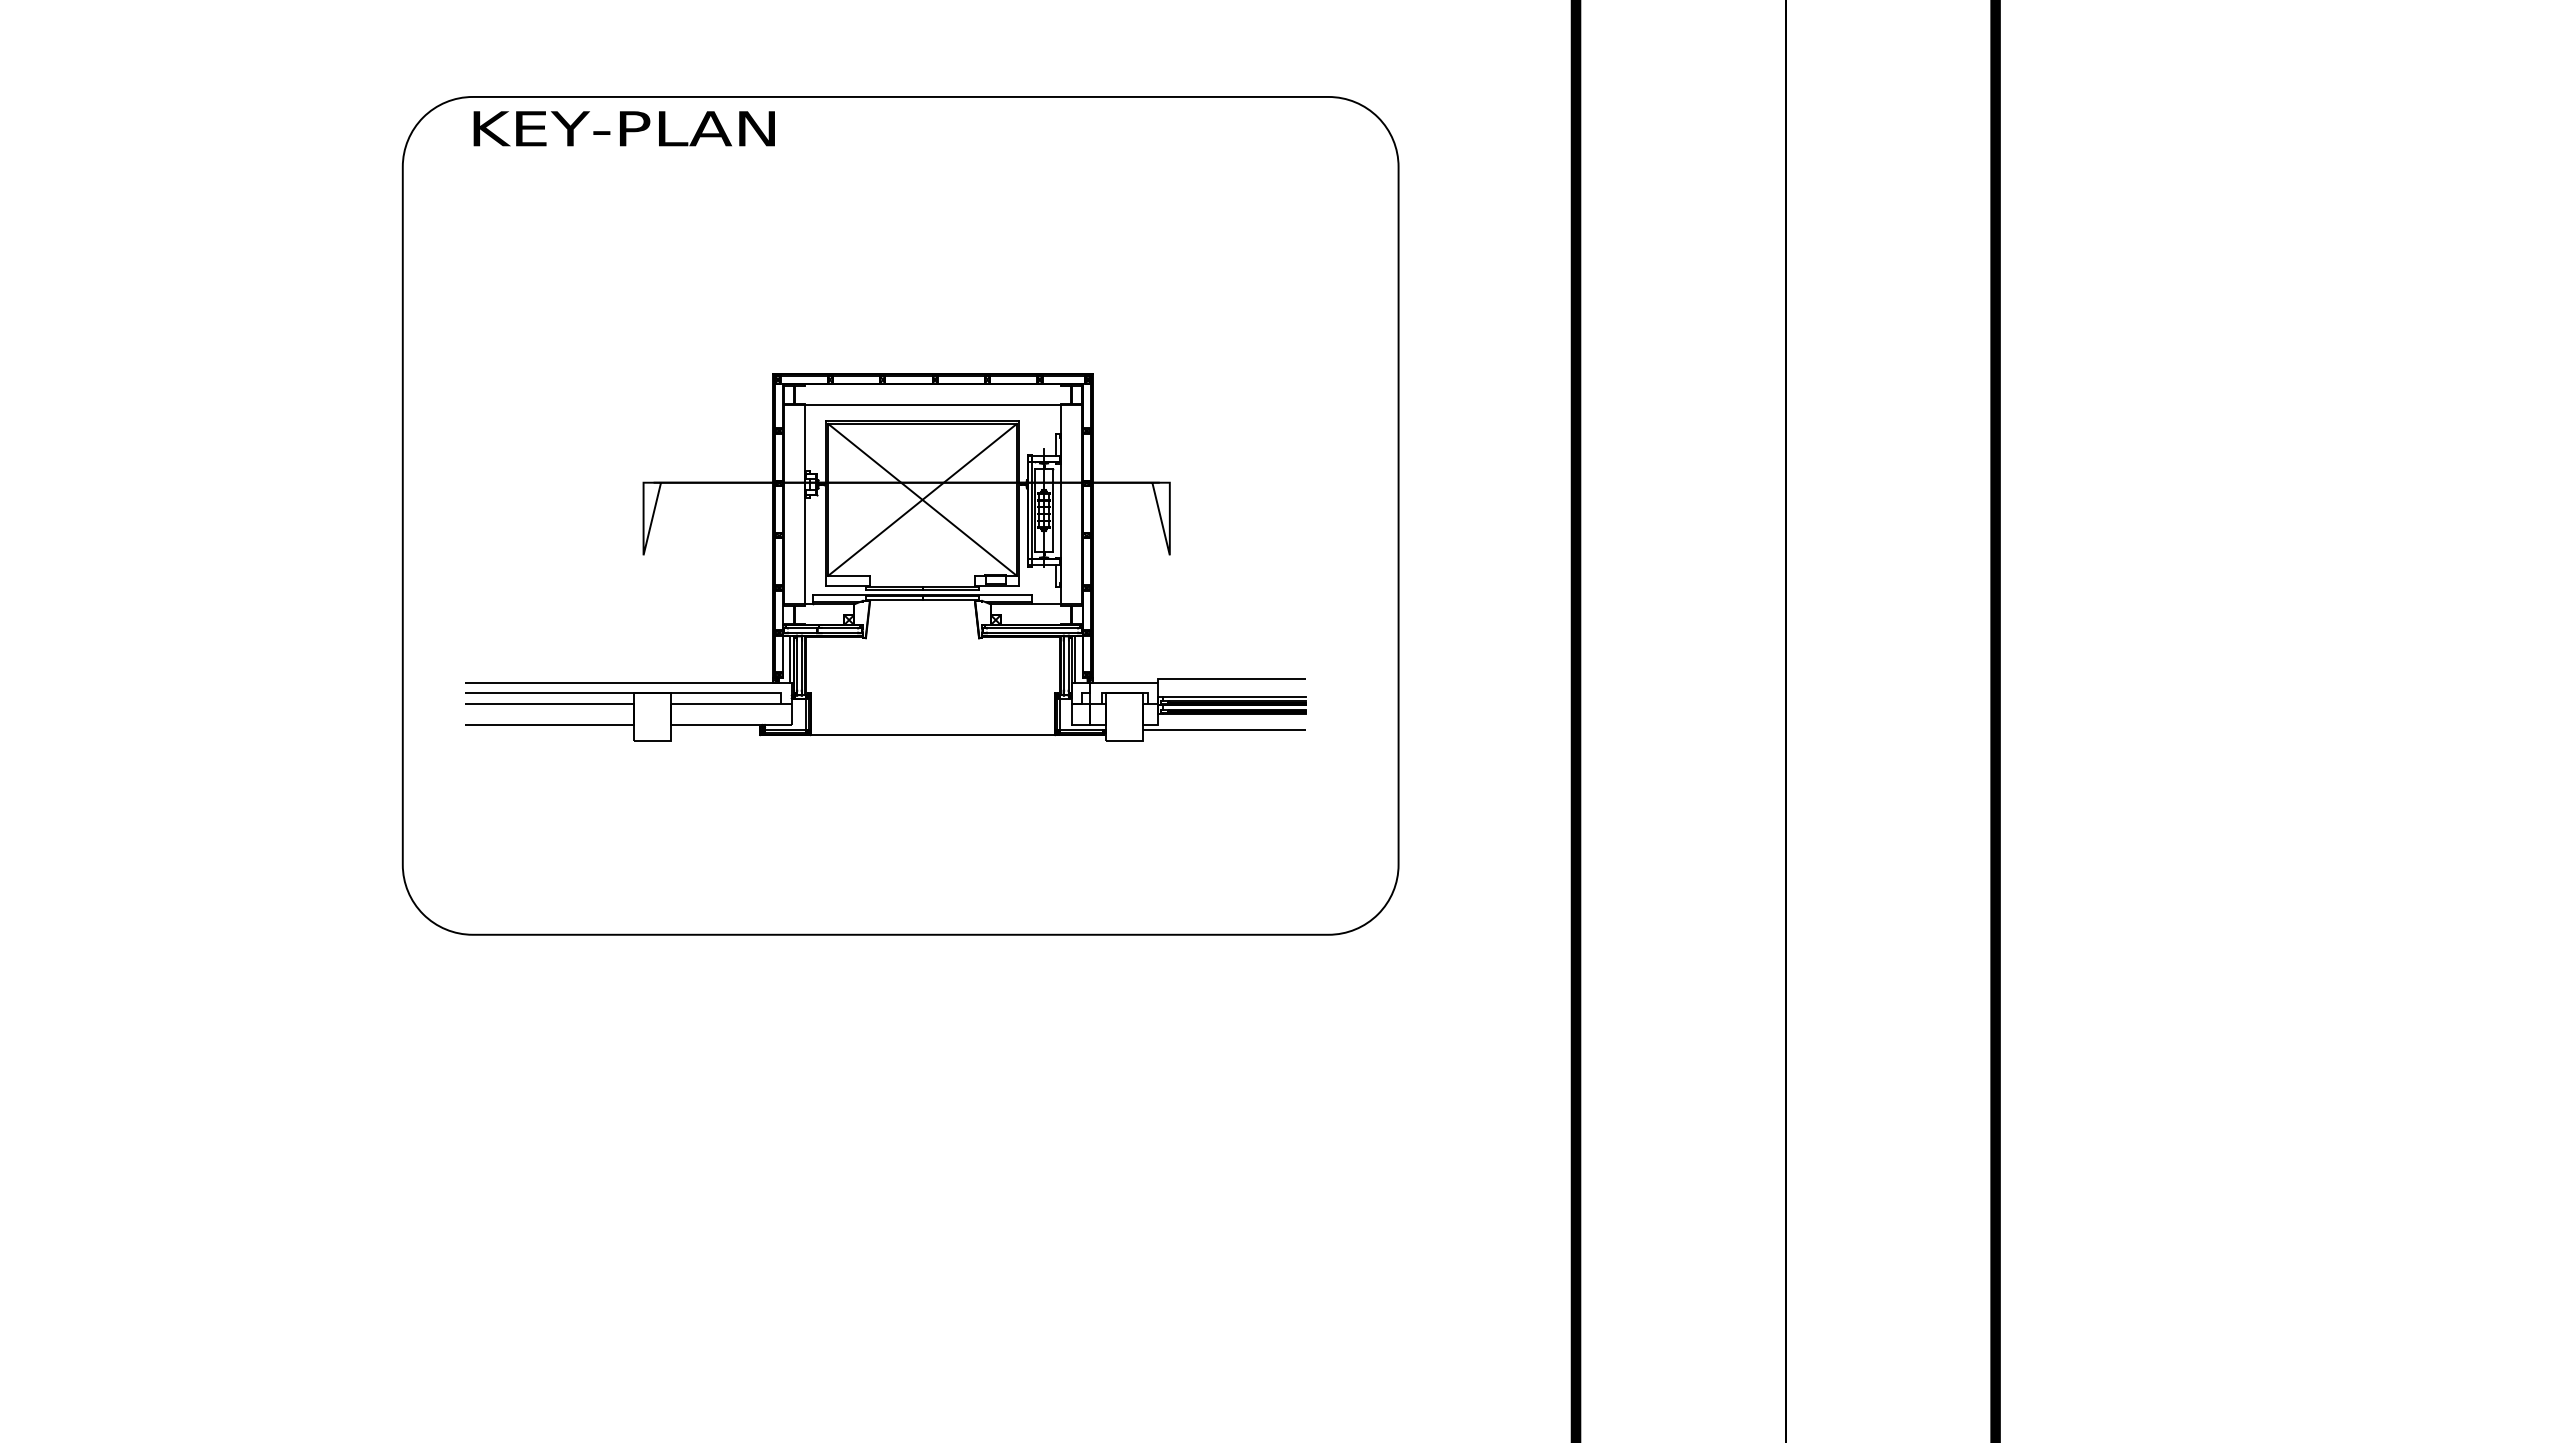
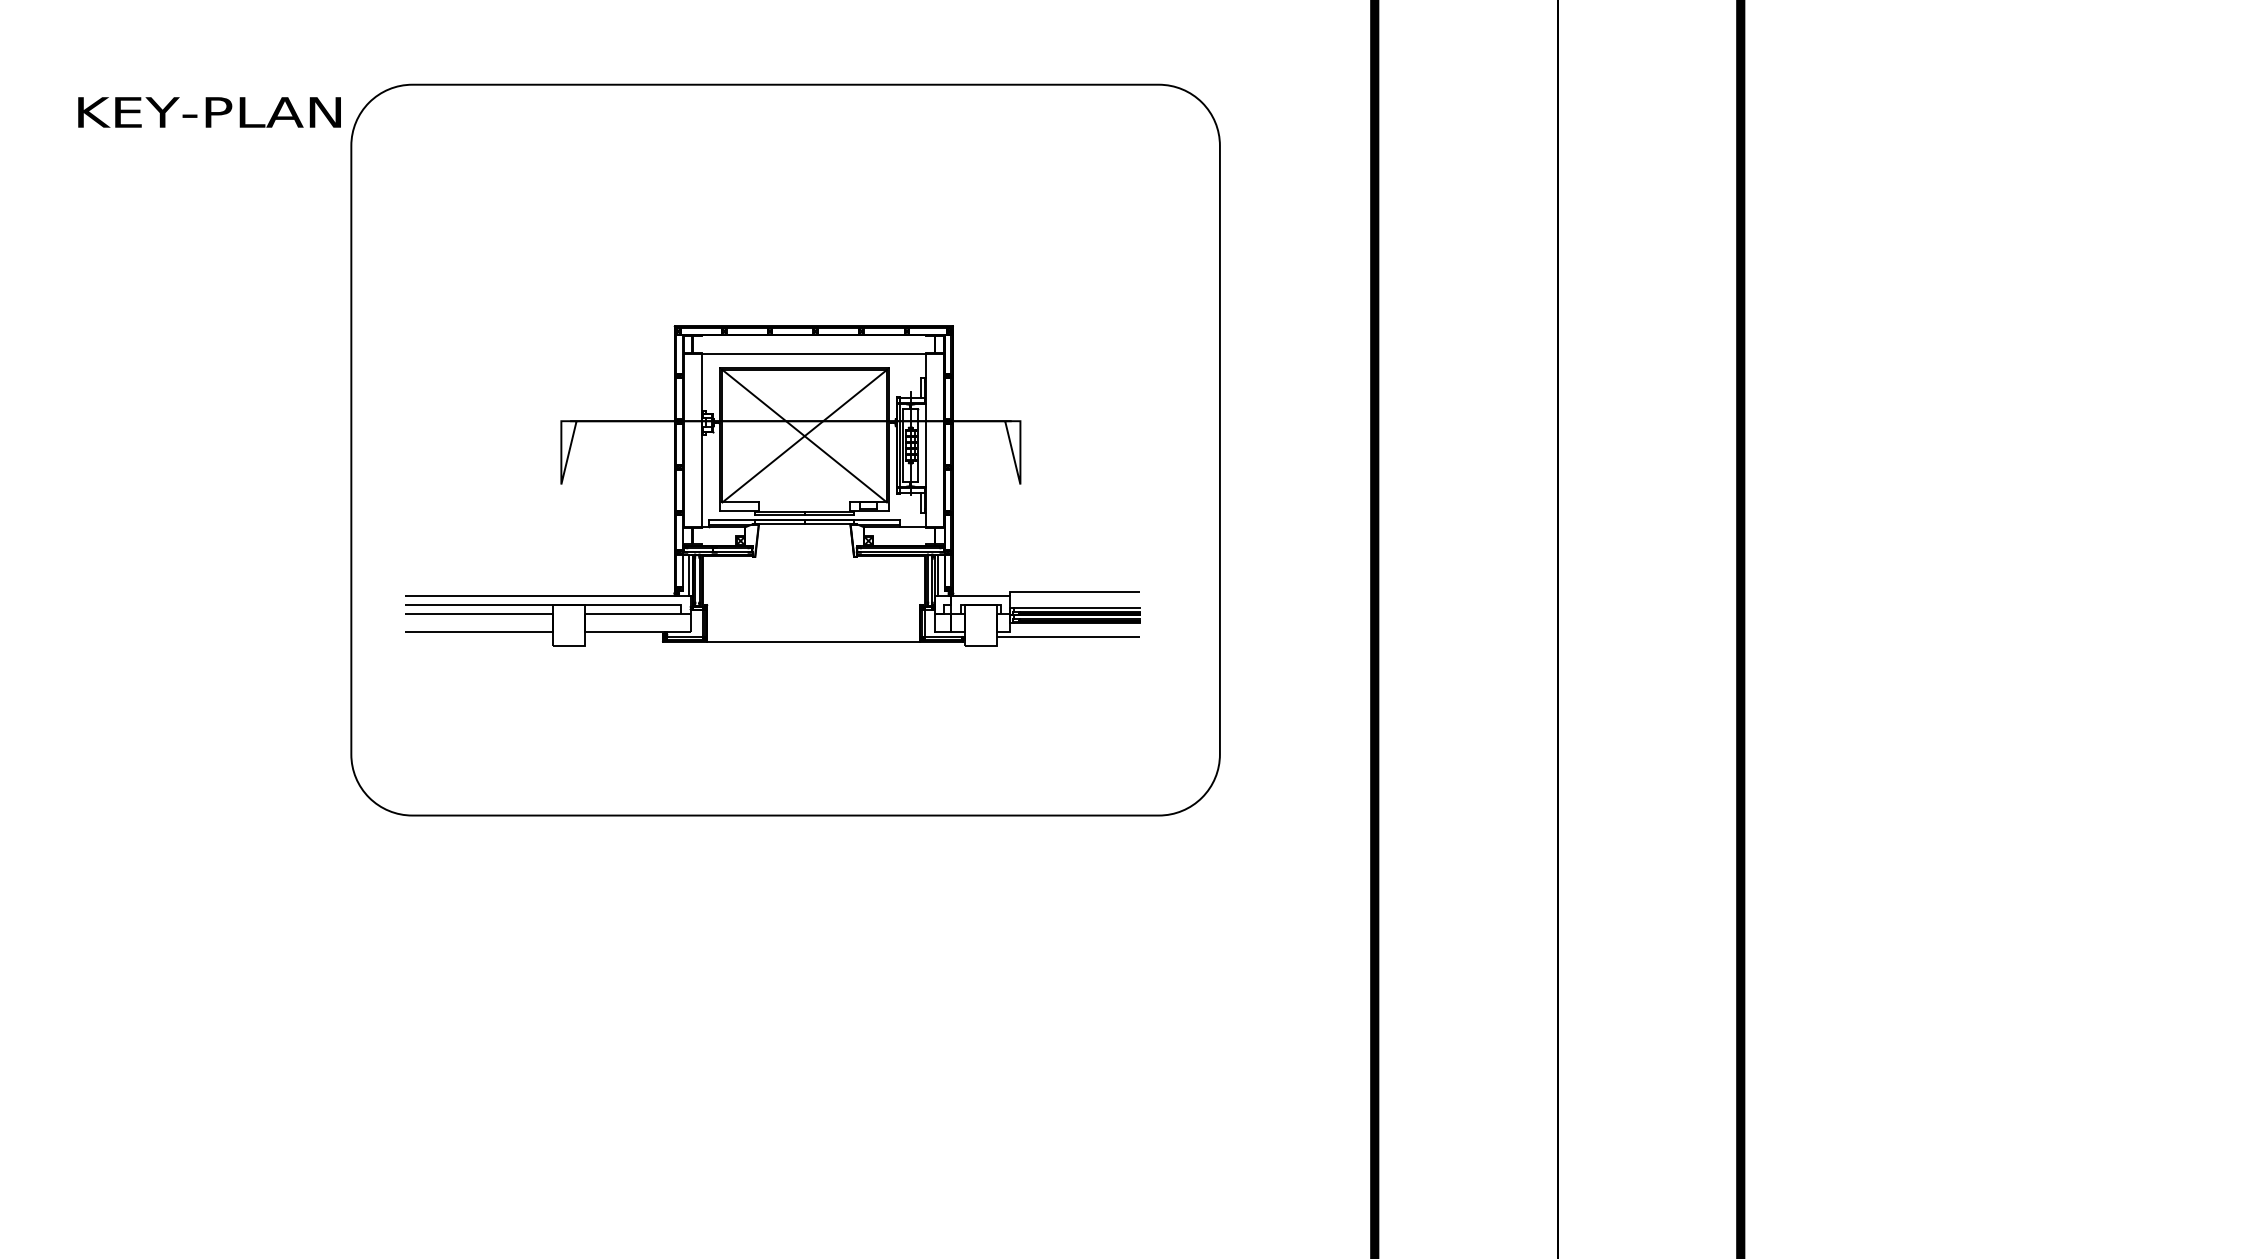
text: (623, 128) -> (208, 112), moved

